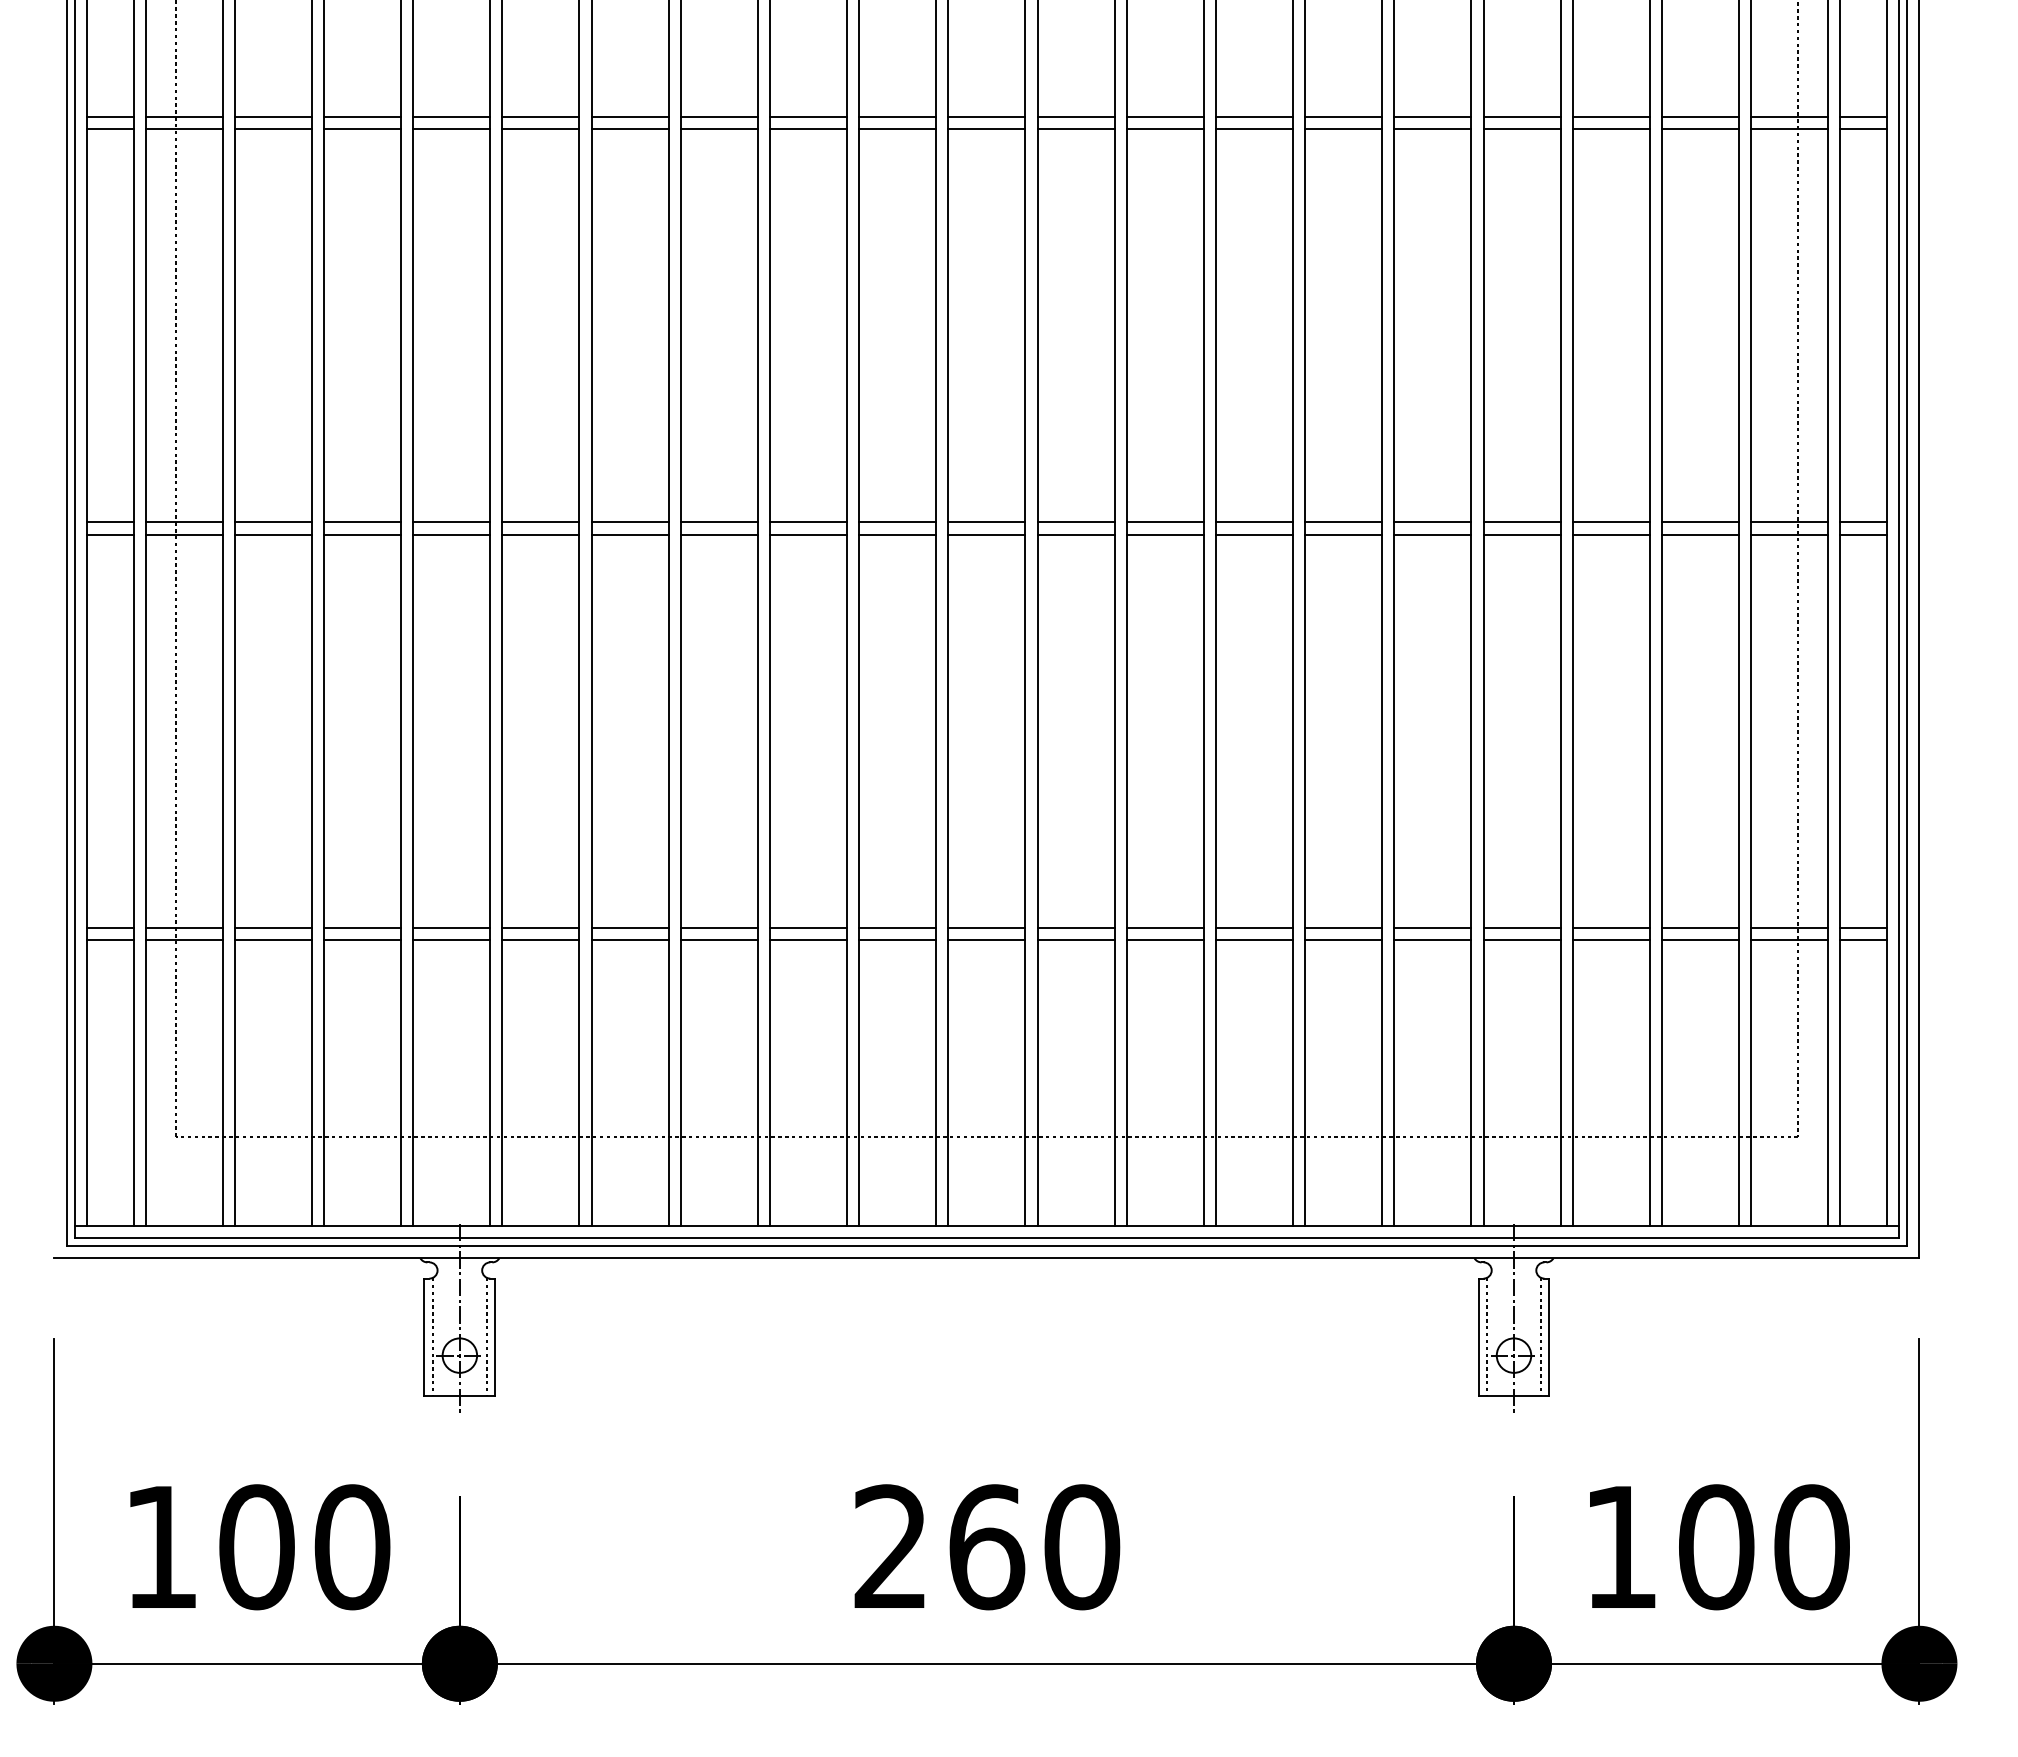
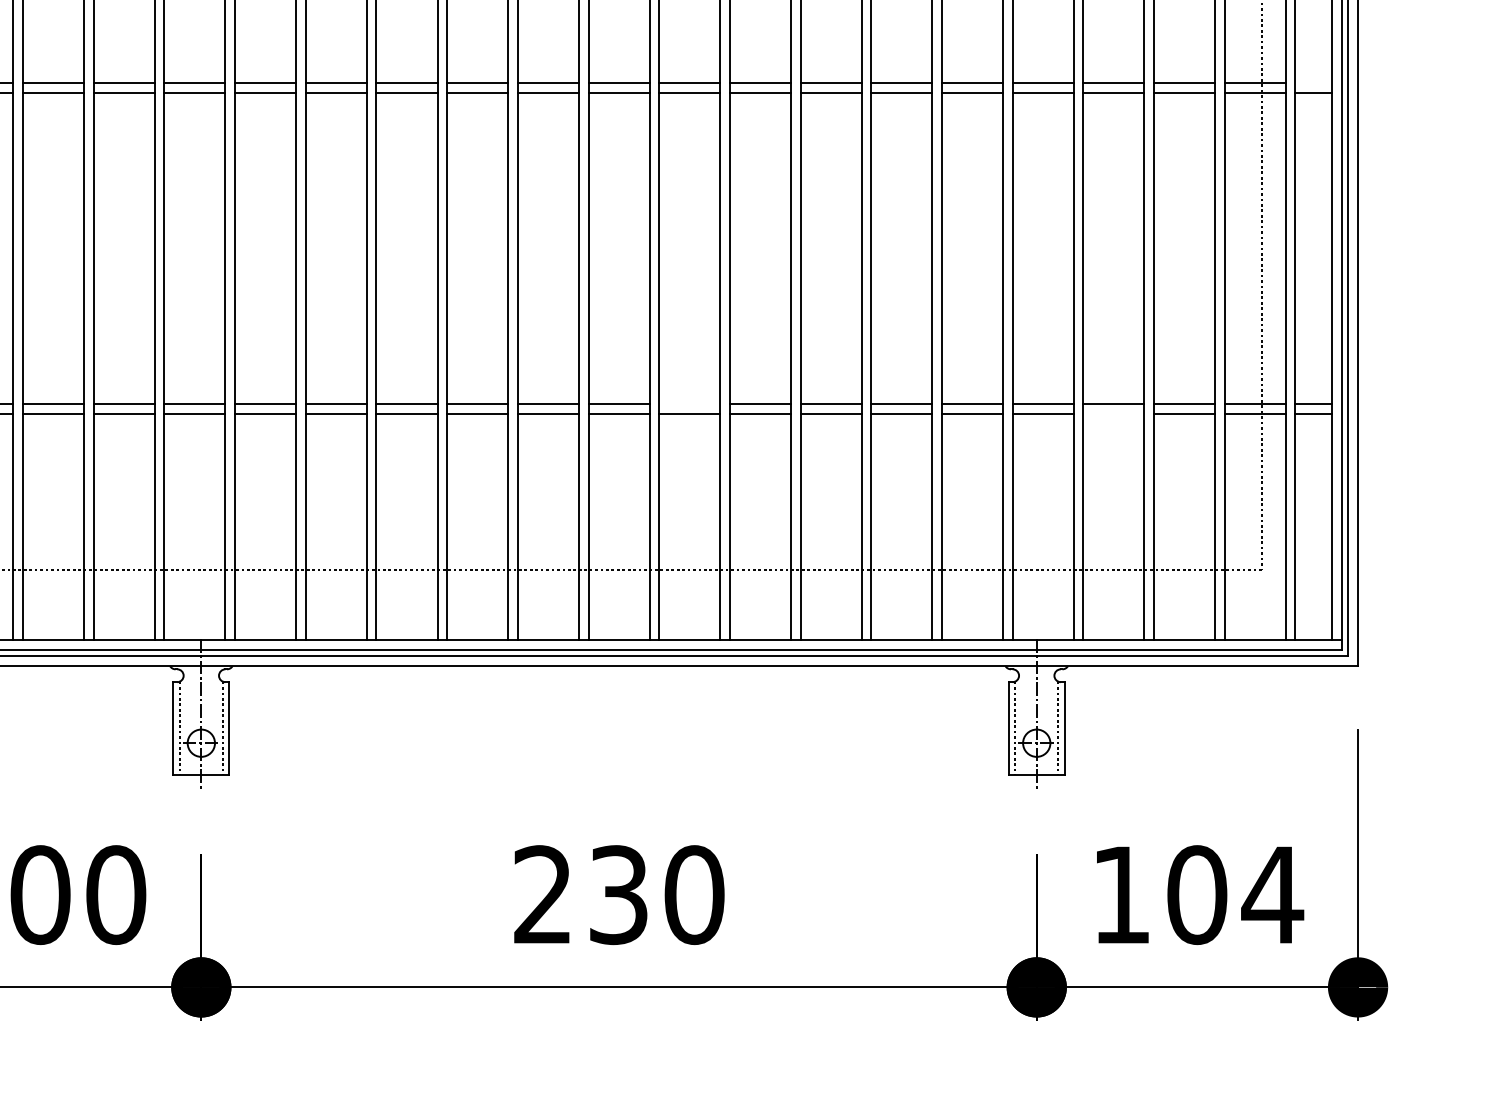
line: (1863, 522) -> (1313, 82), removed
line: (1075, 927) -> (689, 403), removed
line: (1610, 940) -> (1113, 414), removed
text: (987, 1547) -> (619, 895), 260 -> 230
text: (1811, 1547) -> (1272, 895), 100 -> 104

